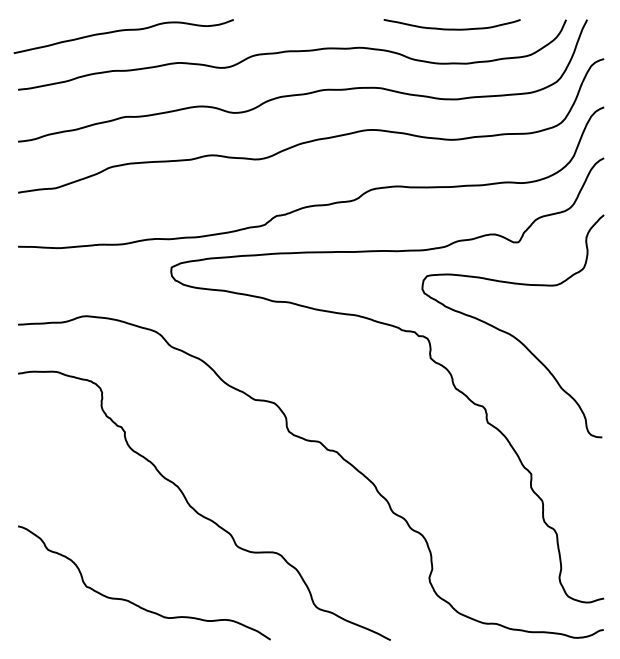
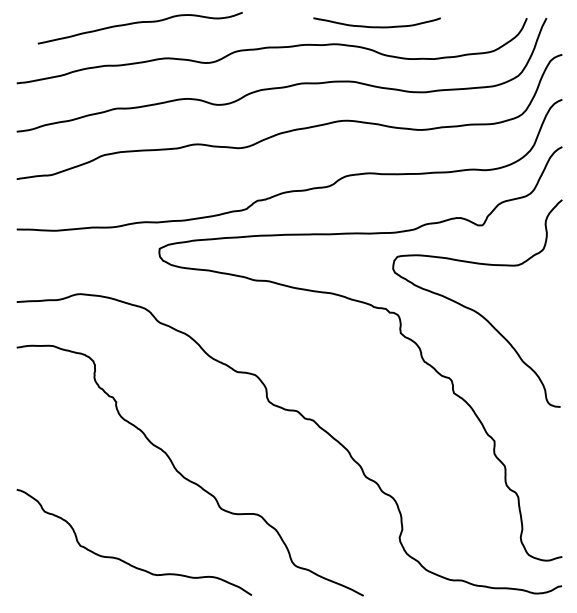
curve: (451, 28) -> (376, 26), moved
curve: (123, 31) -> (140, 23), moved

